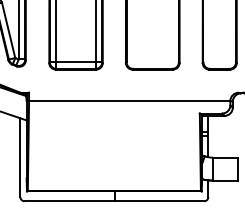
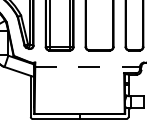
line: (131, 100) -> (88, 66), solid -> dashed

